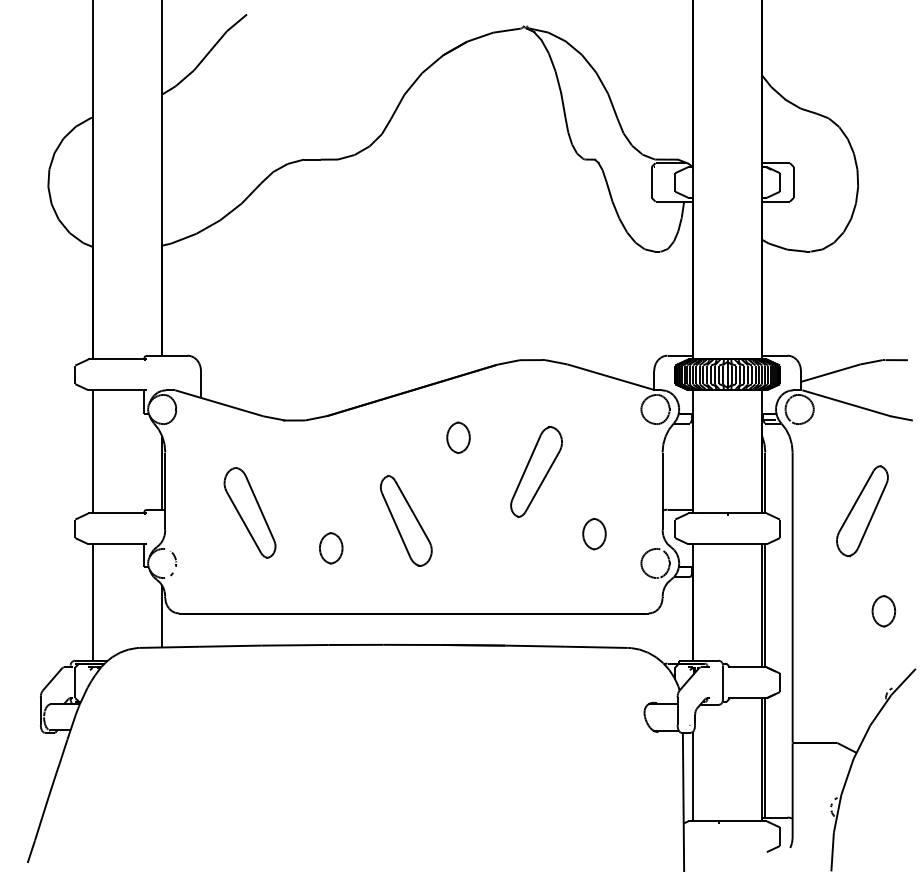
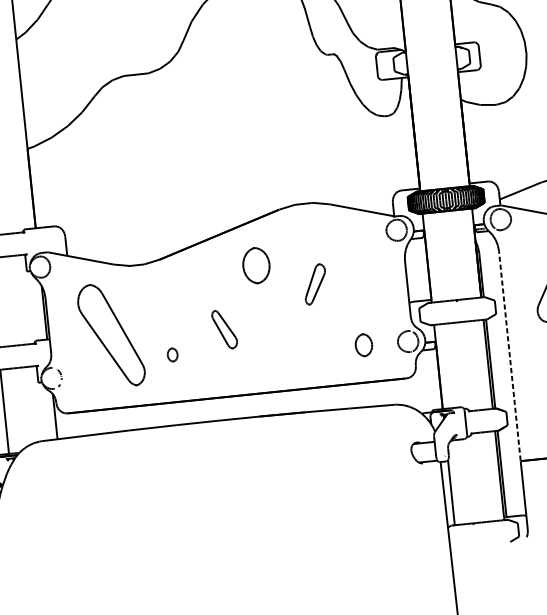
part: (458, 437) -> (256, 265), size x1.6
part: (536, 471) -> (315, 284), size x0.6
part: (249, 512) -> (110, 335), size x1.6
part: (405, 520) -> (224, 329), size x0.6
part: (594, 534) -> (363, 345), moved
part: (331, 548) -> (172, 355), size x0.6
line: (792, 597) -> (509, 356), solid -> dashed

